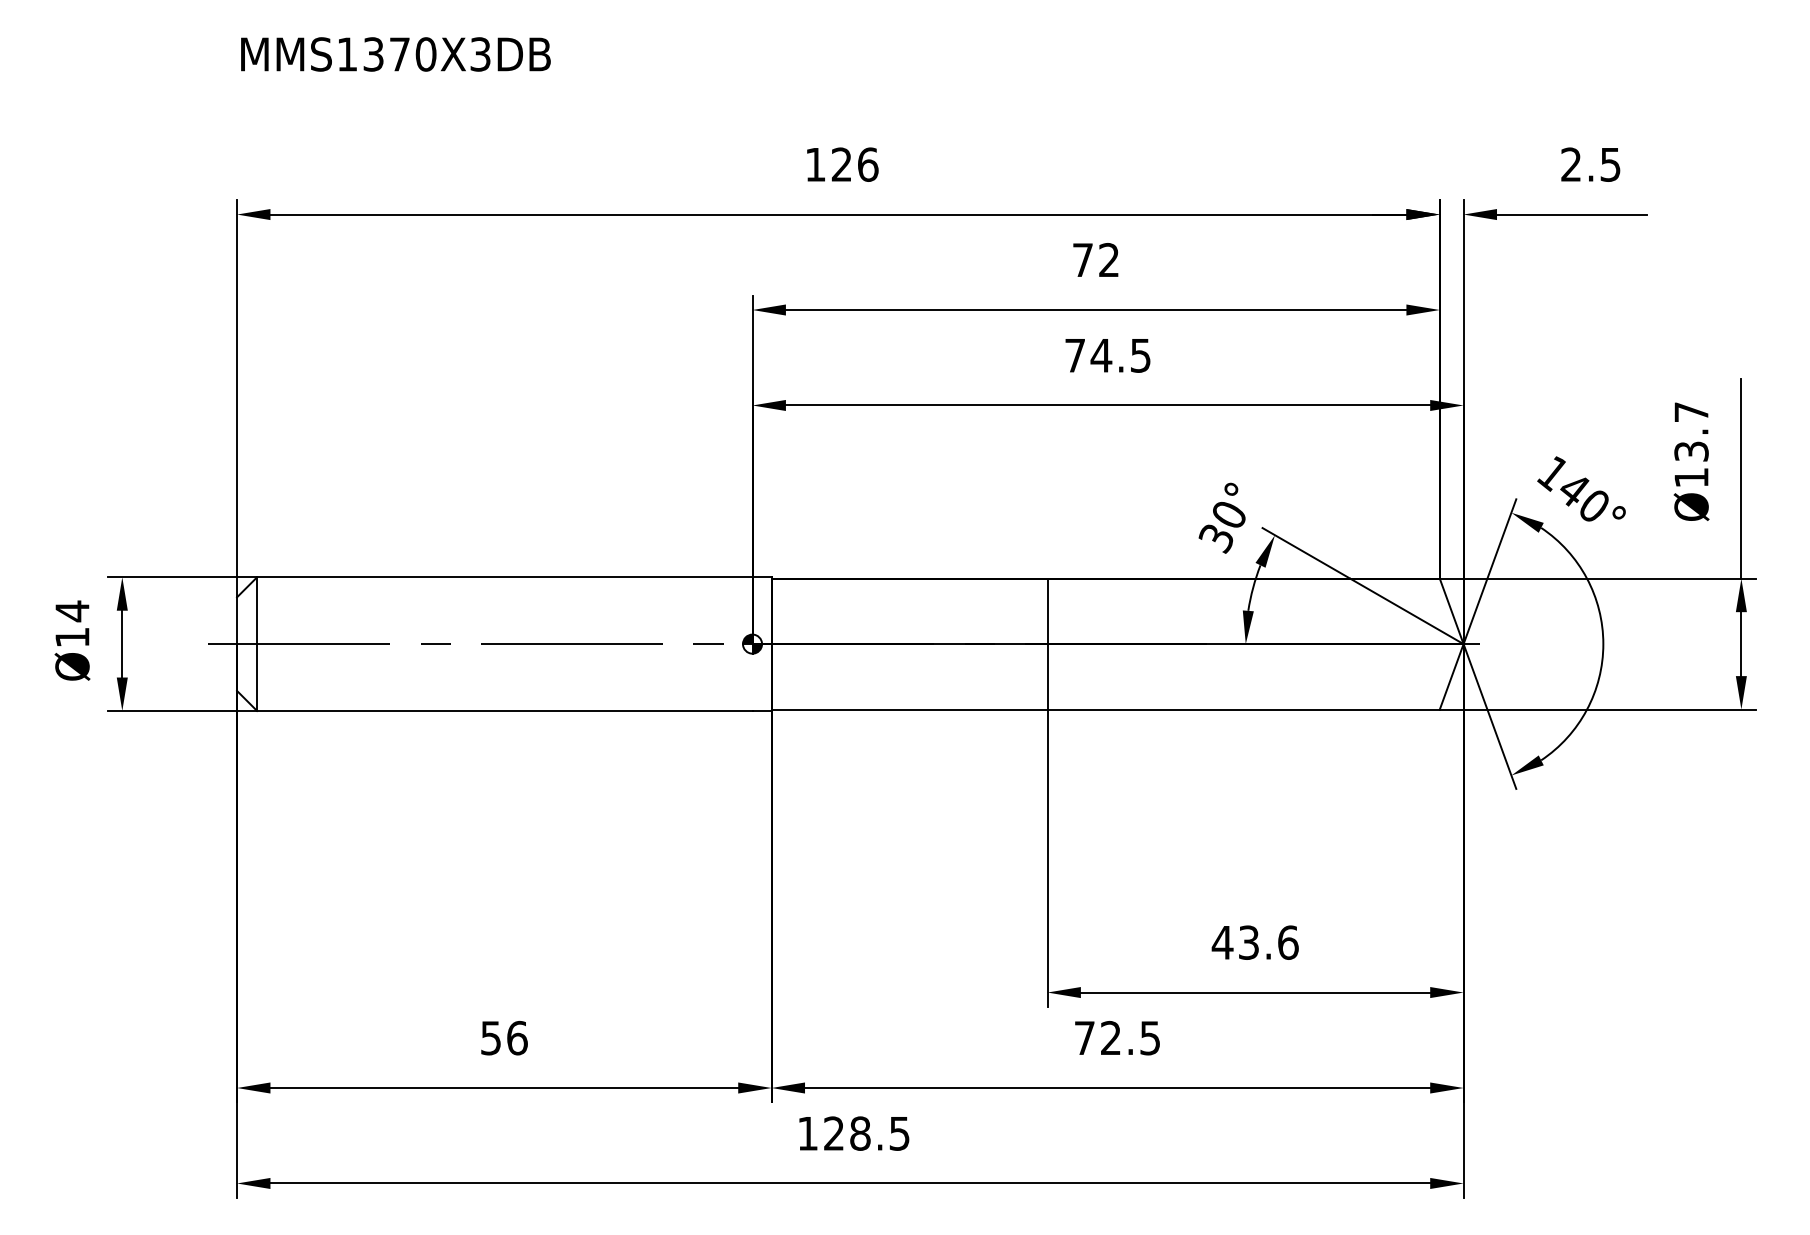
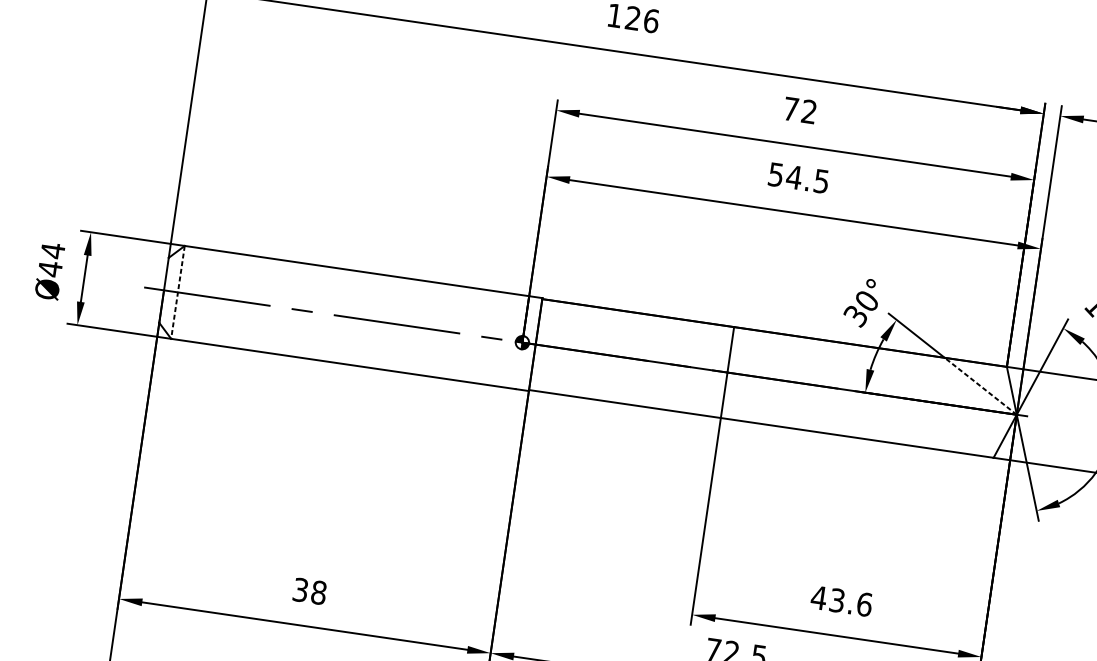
text: (1074, 355) -> (775, 174), 74.5 -> 54.5
line: (1406, 611) -> (980, 386), solid -> dashed
text: (72, 637) -> (50, 269), Ø14 -> Ø44
line: (257, 644) -> (178, 292), solid -> dashed
text: (504, 1037) -> (310, 590), 56 -> 38

